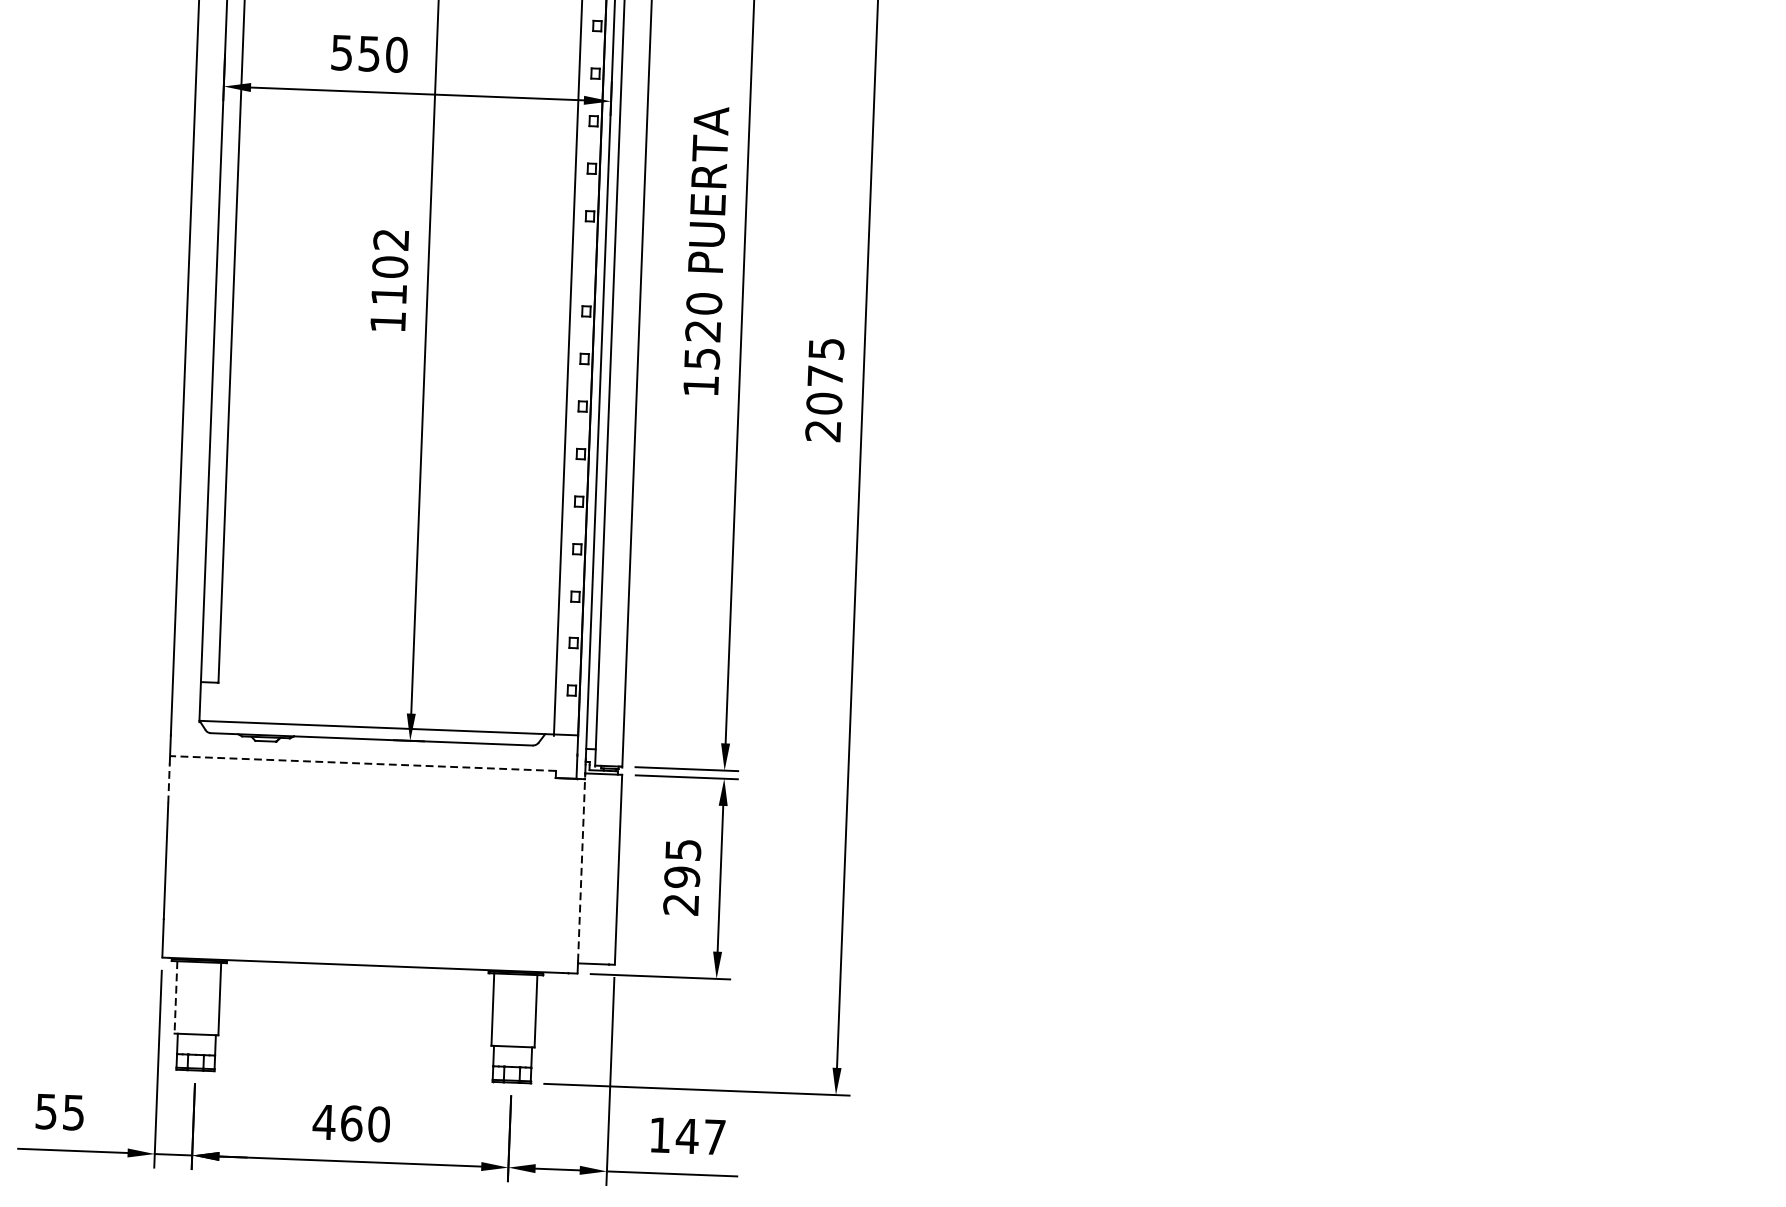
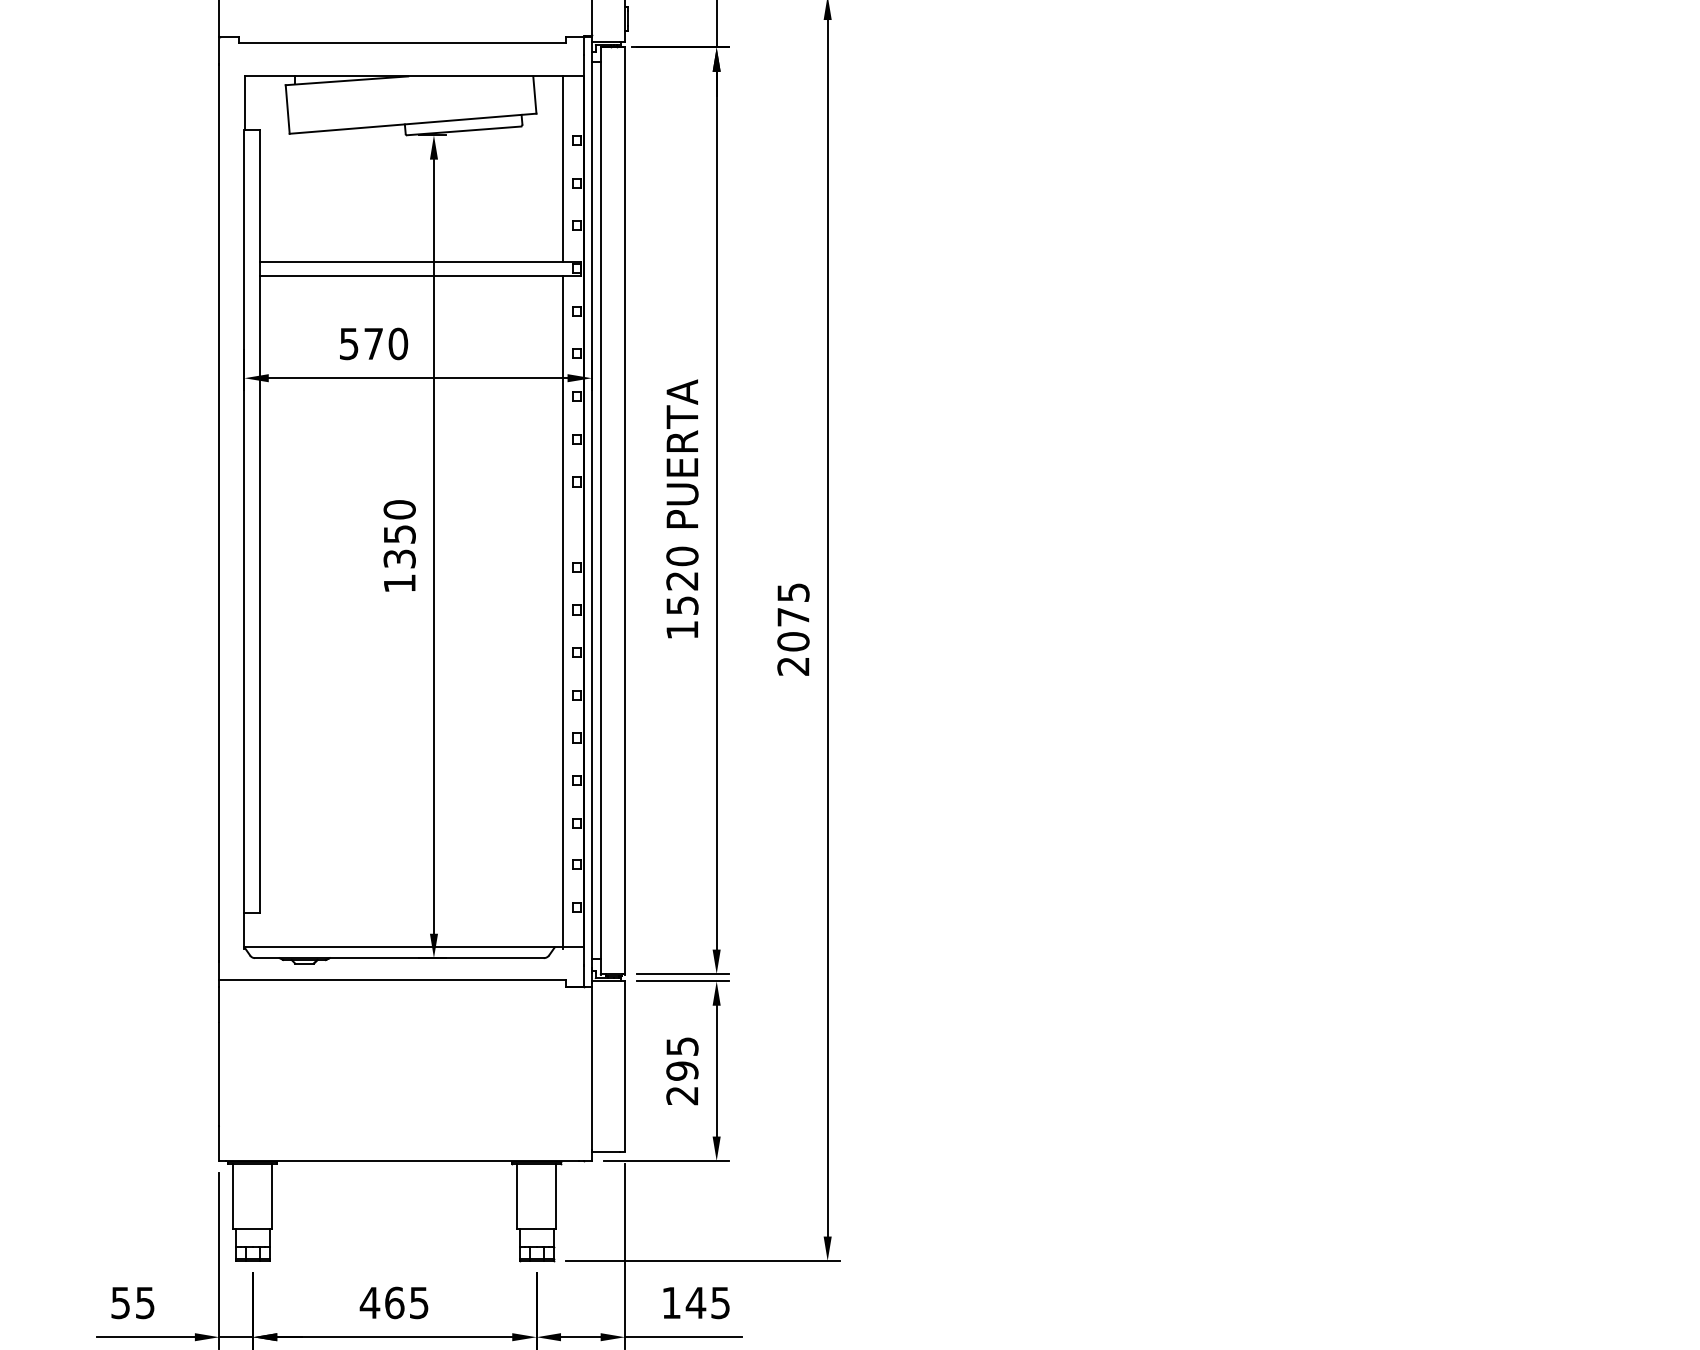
text: (369, 54) -> (373, 344), 550 -> 570
text: (389, 267) -> (399, 534), 1102 -> 1350
line: (361, 763) -> (391, 980), dashed -> solid
line: (169, 783) -> (219, 1004), dashed -> solid
line: (581, 868) -> (591, 1066), dashed -> solid
line: (175, 997) -> (232, 1196), dashed -> solid
text: (378, 1123) -> (418, 1302), 460 -> 465
text: (714, 1137) -> (720, 1303), 147 -> 145

